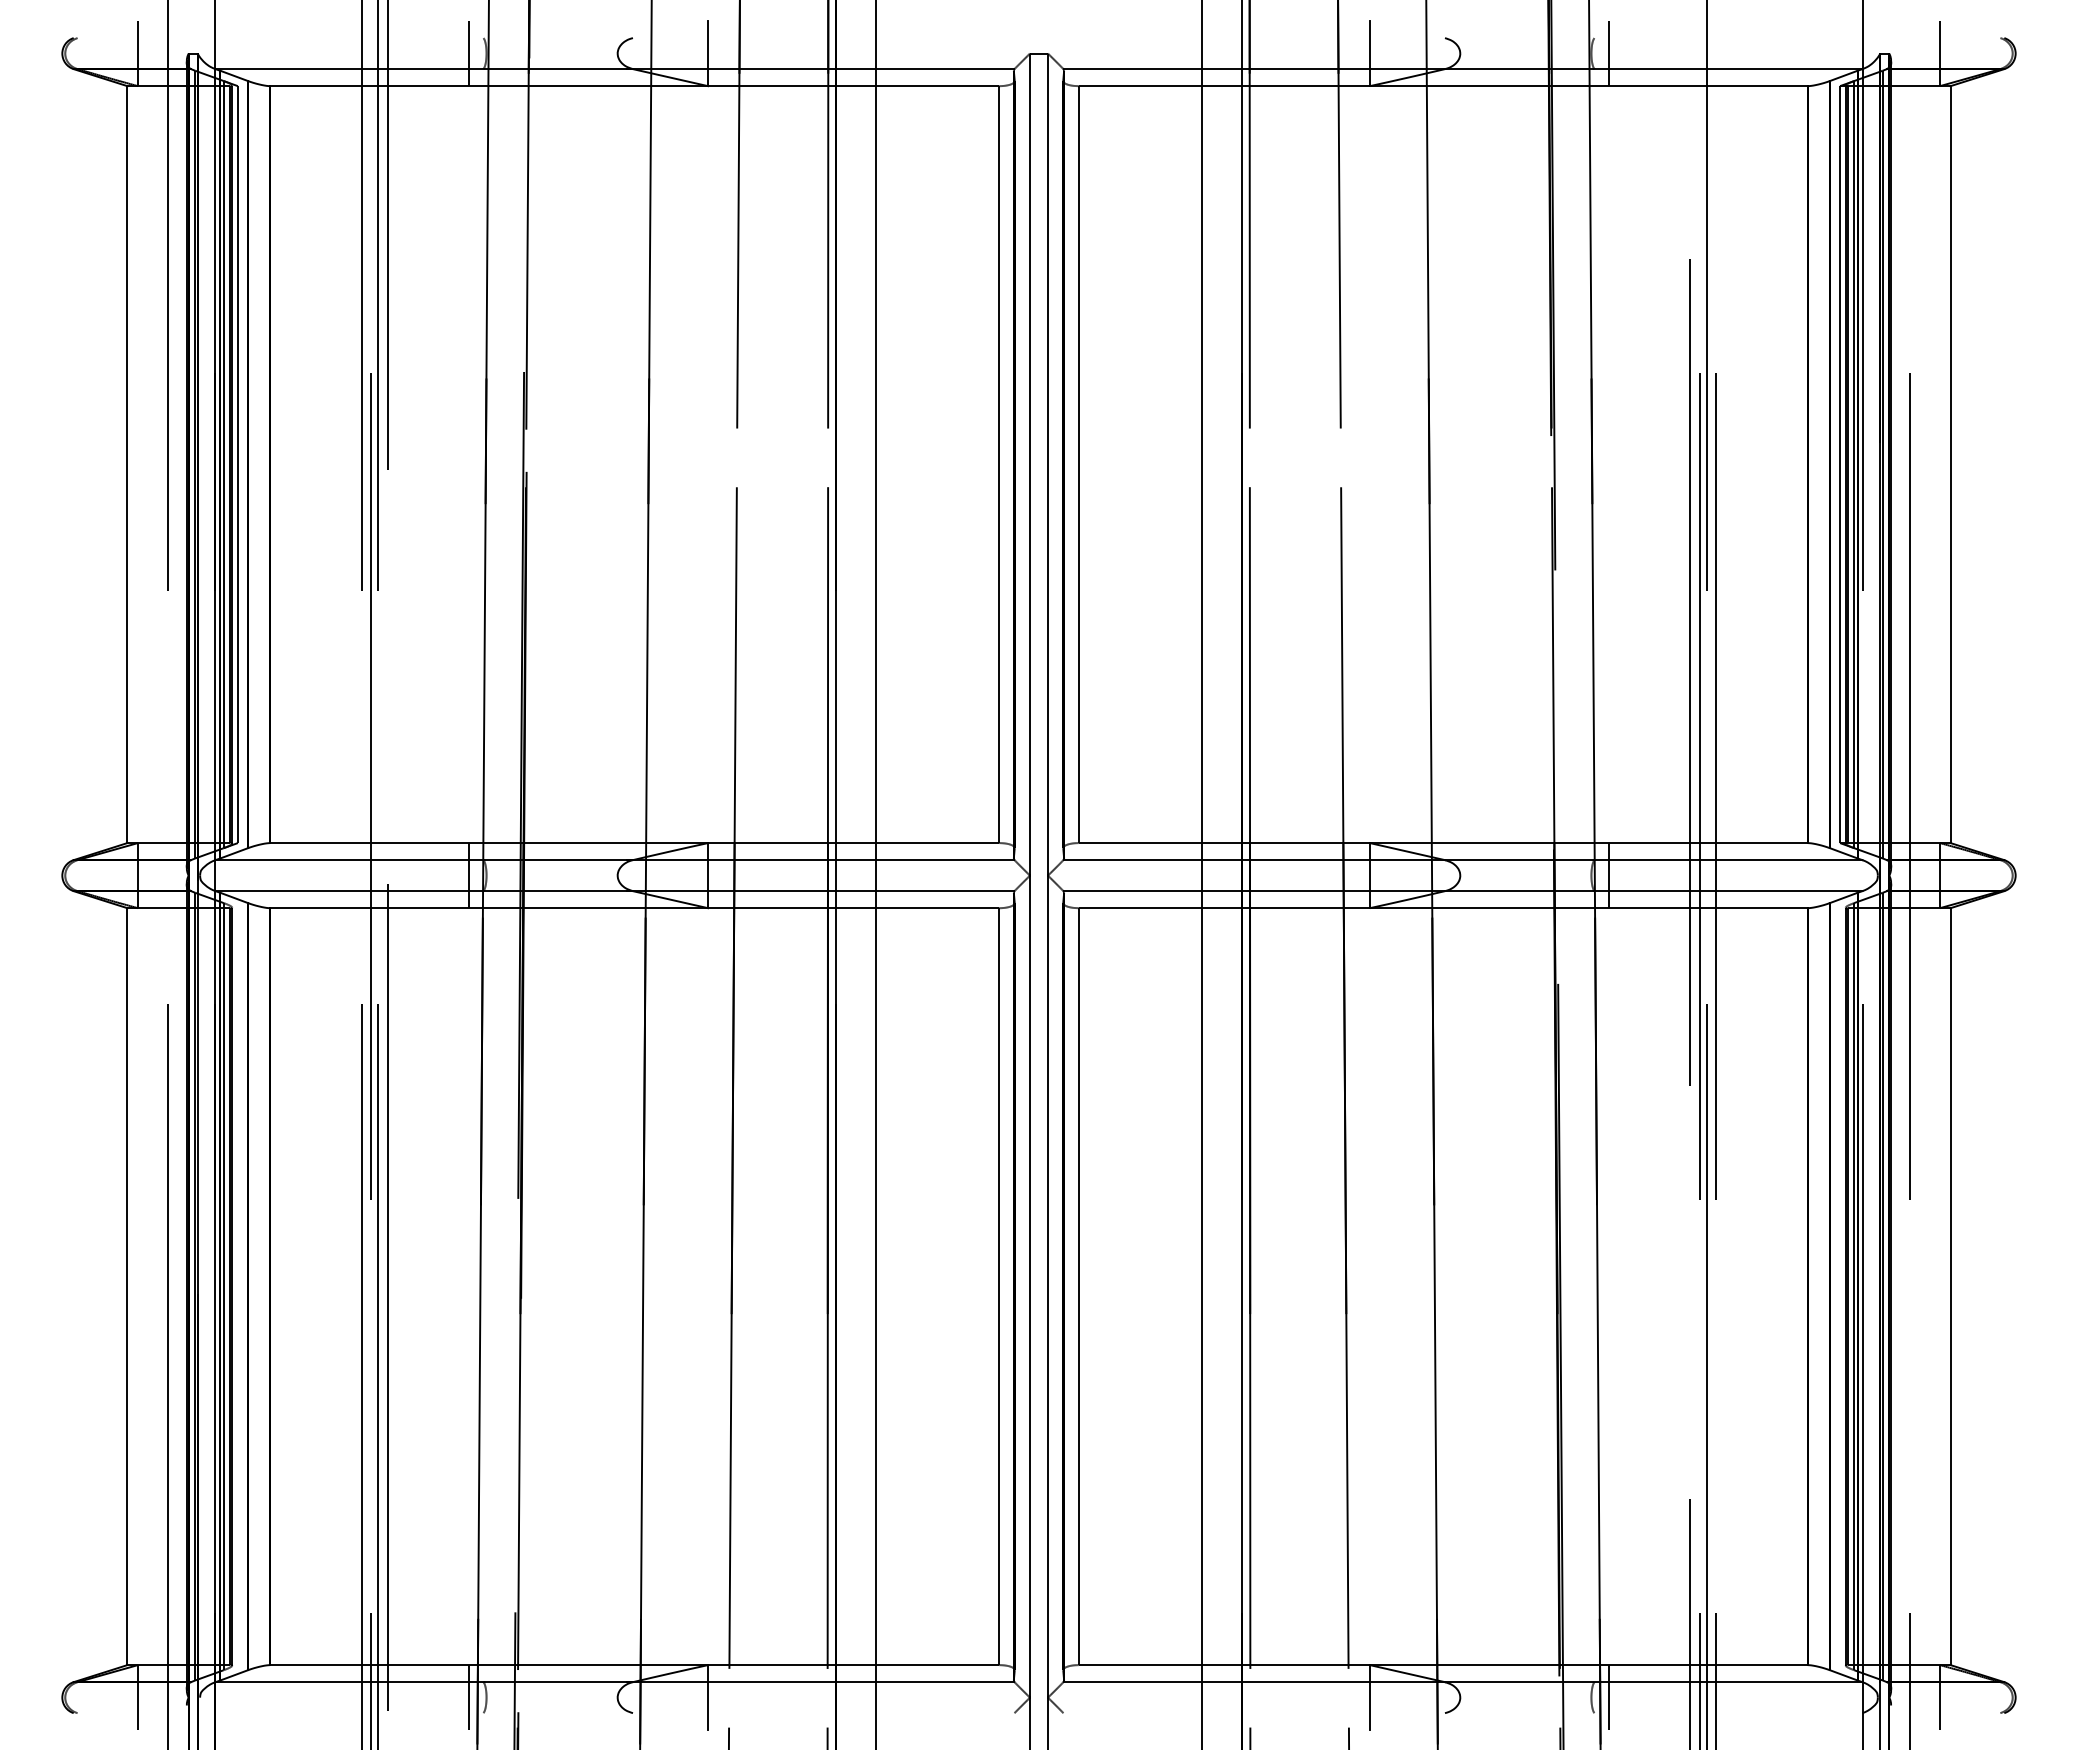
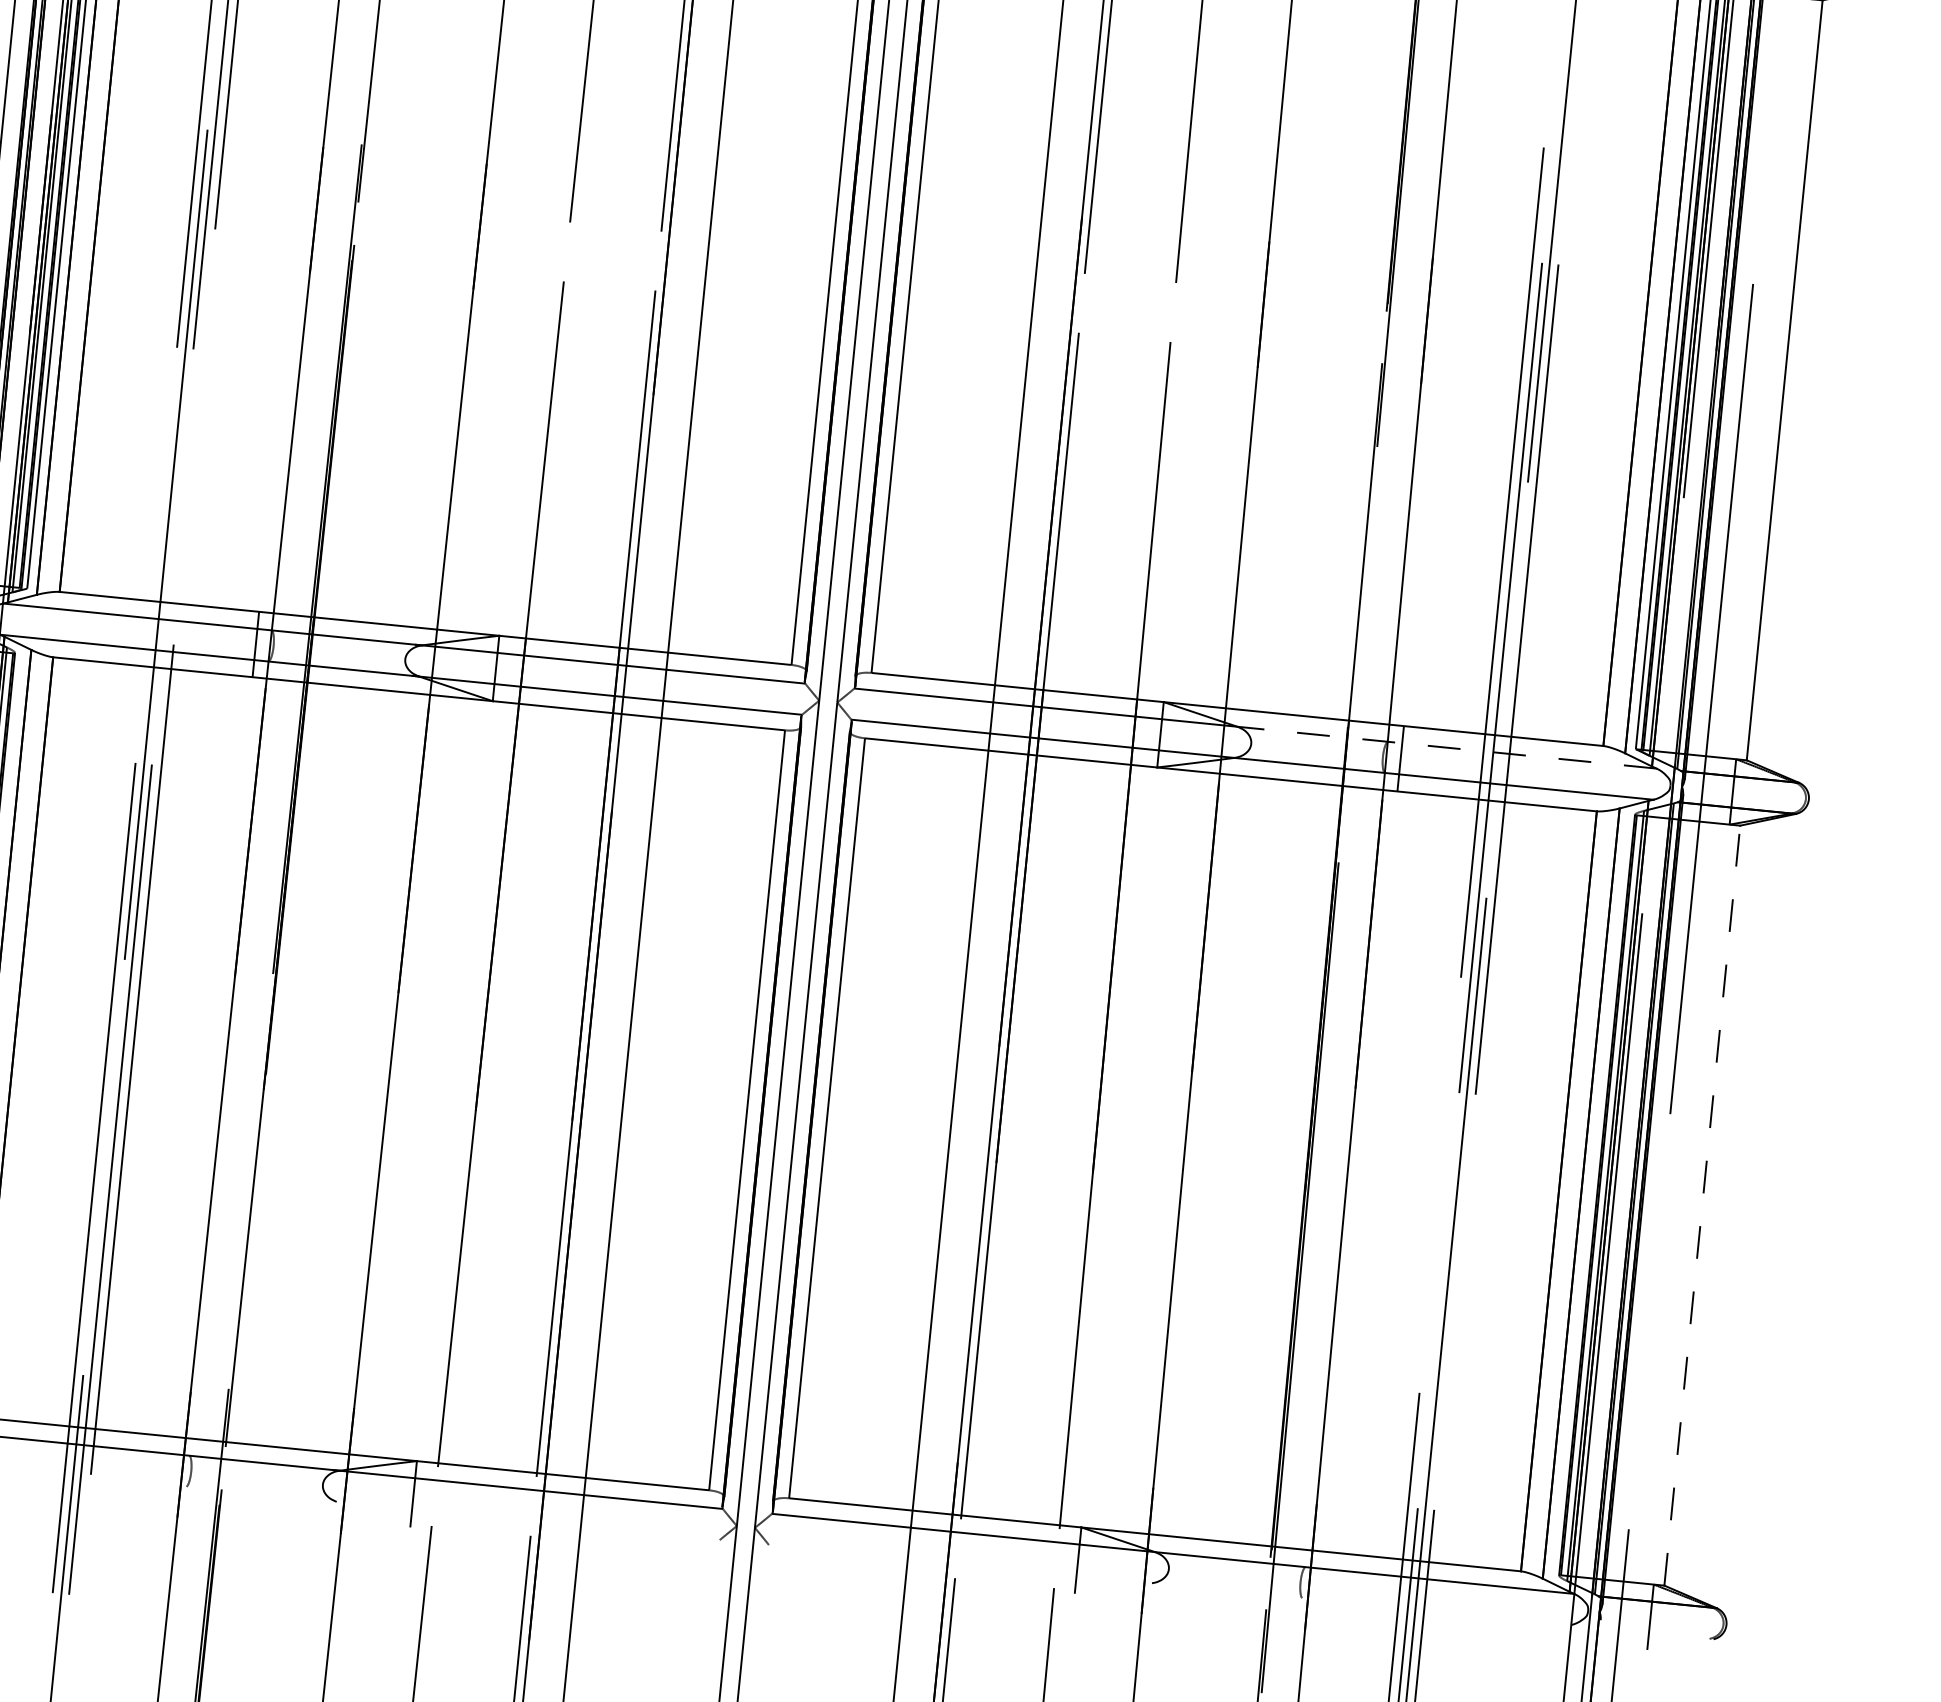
line: (1653, 860) -> (1446, 748), solid -> dashed
line: (1950, 1286) -> (1702, 1205), solid -> dashed
line: (468, 1697) -> (173, 1469), removed
line: (1609, 1697) -> (1318, 1583), removed

